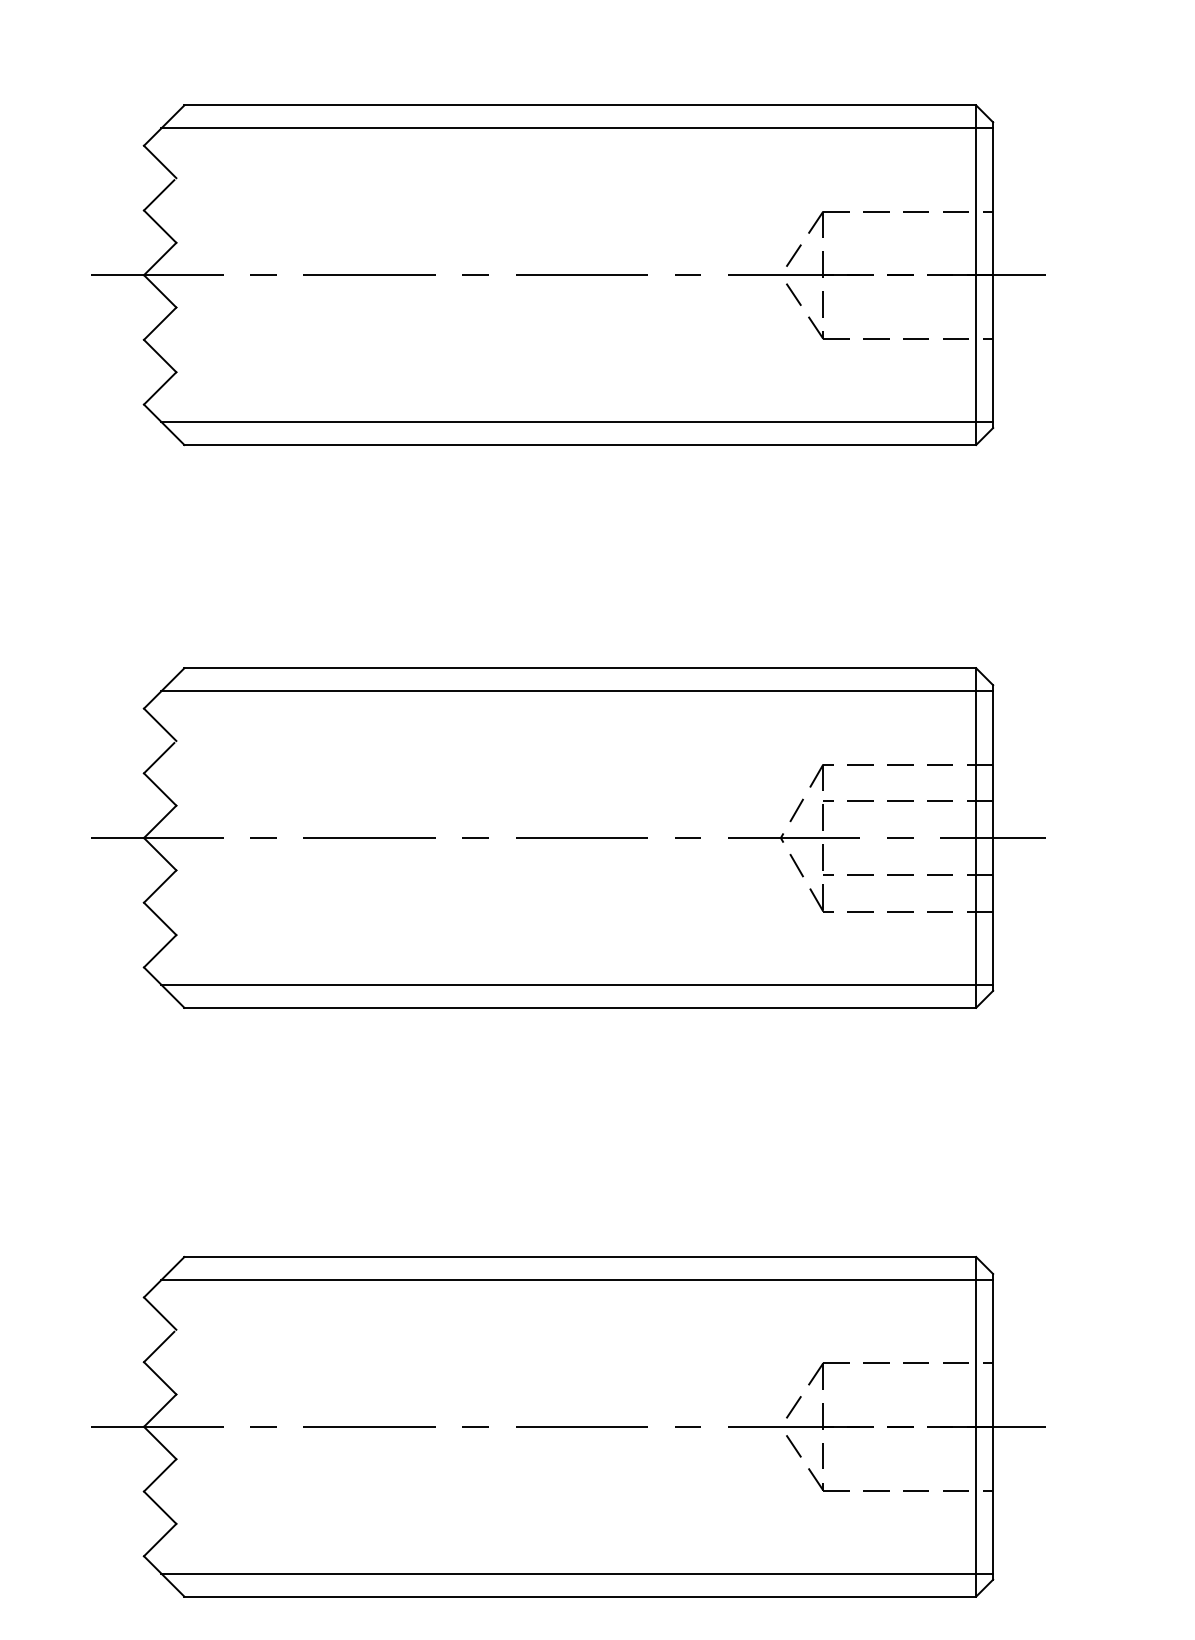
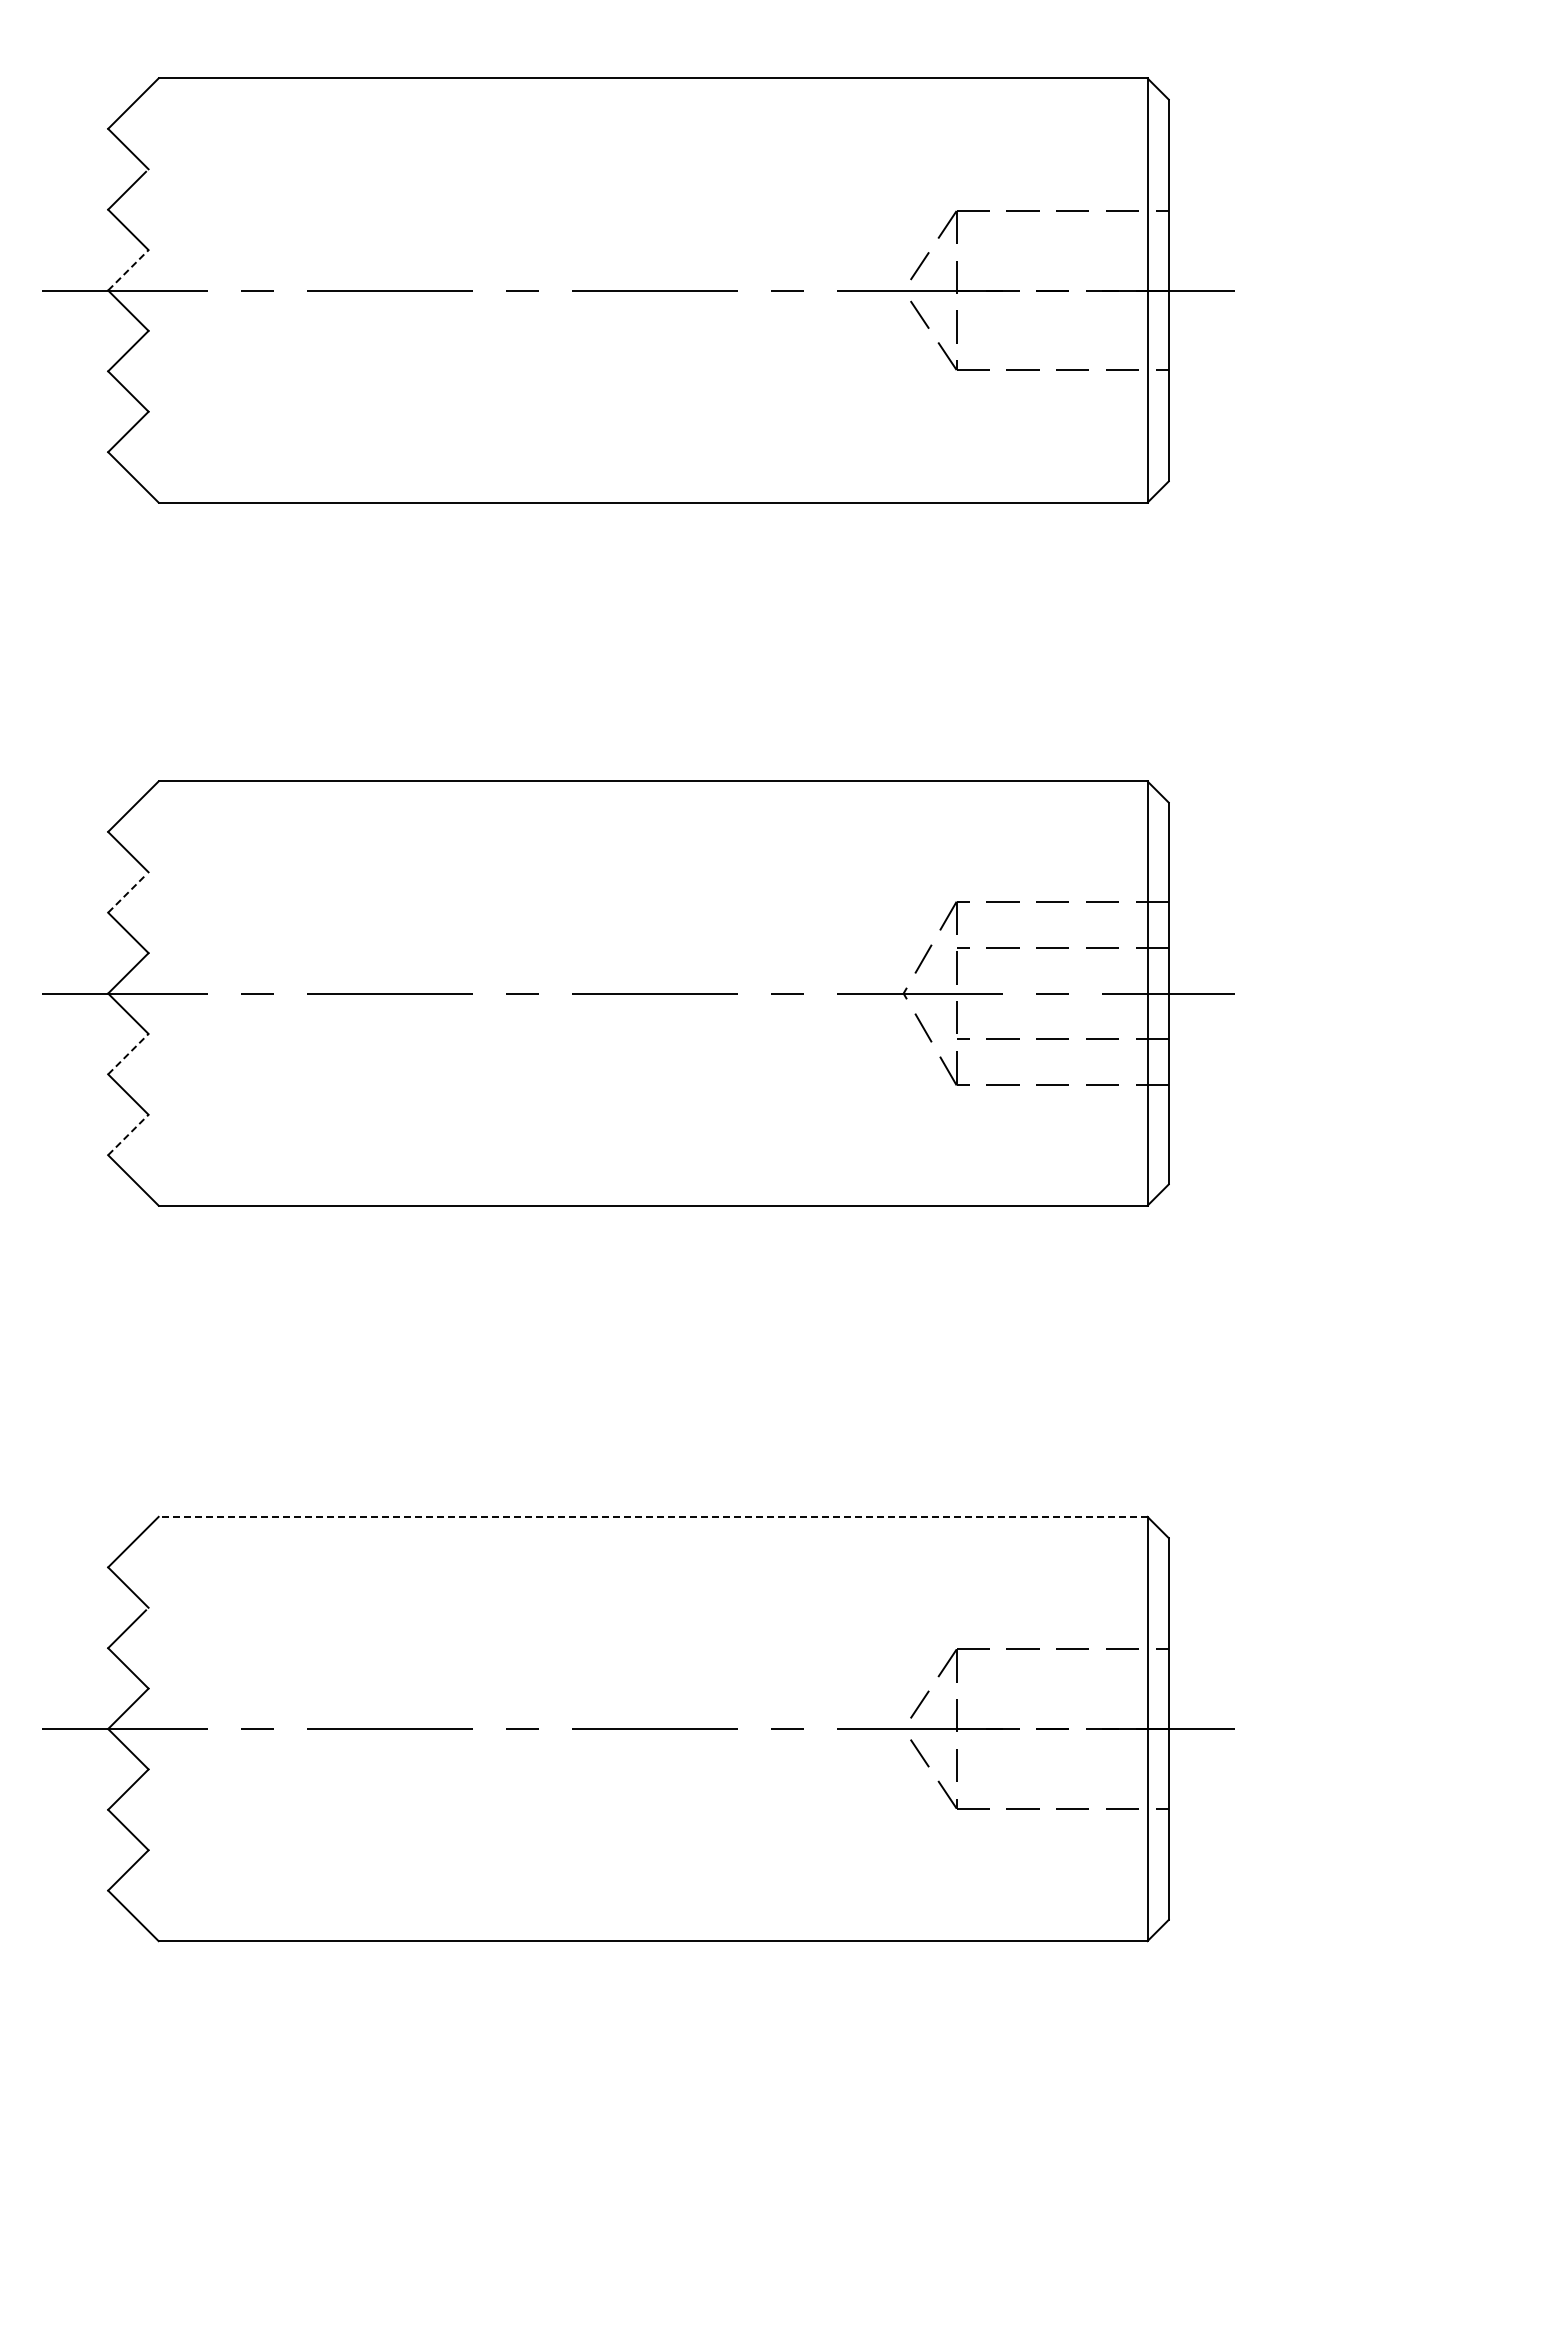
line: (576, 128) -> (648, 107), removed
line: (160, 259) -> (128, 270), solid -> dashed
line: (576, 421) -> (648, 473), removed
line: (576, 691) -> (648, 810), removed
line: (159, 757) -> (127, 893), solid -> dashed
line: (160, 886) -> (128, 1054), solid -> dashed
line: (160, 950) -> (128, 1134), solid -> dashed
line: (576, 984) -> (648, 1176), removed
line: (579, 1256) -> (652, 1516), solid -> dashed
line: (576, 1279) -> (648, 1545), removed
line: (576, 1573) -> (648, 1912), removed

